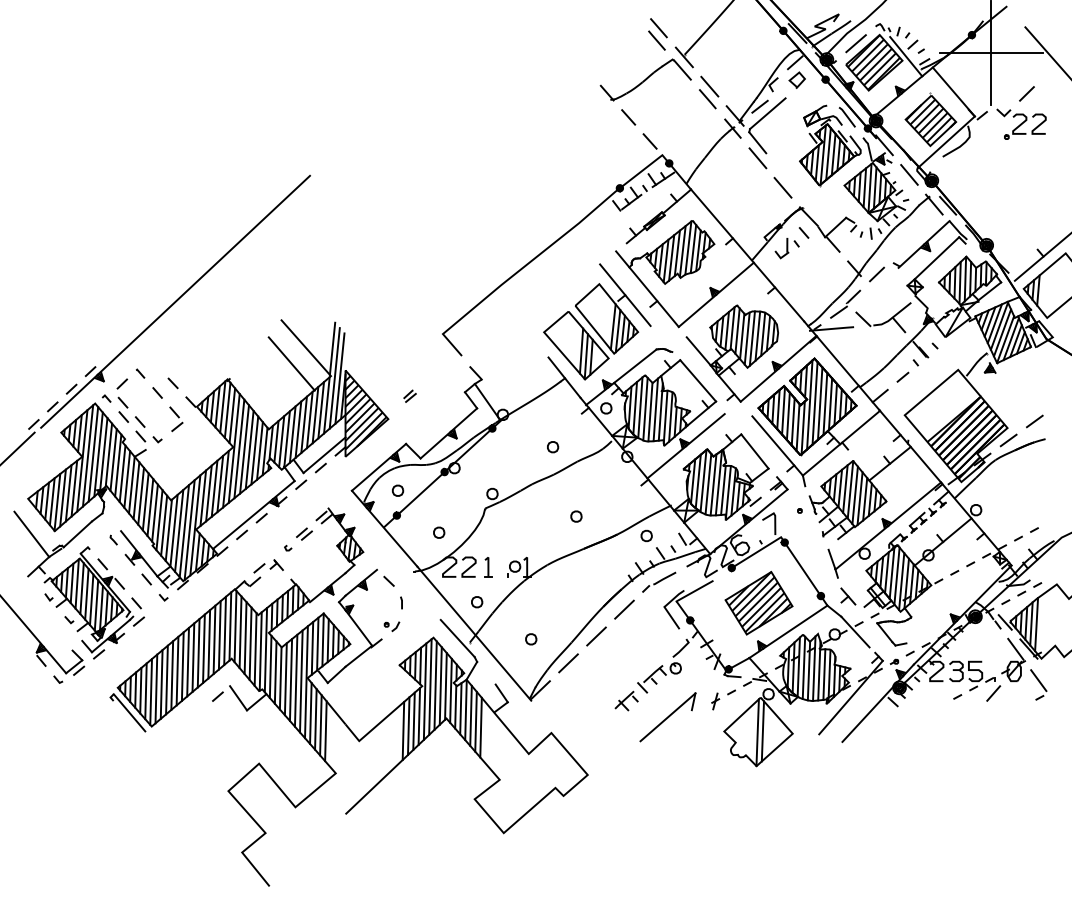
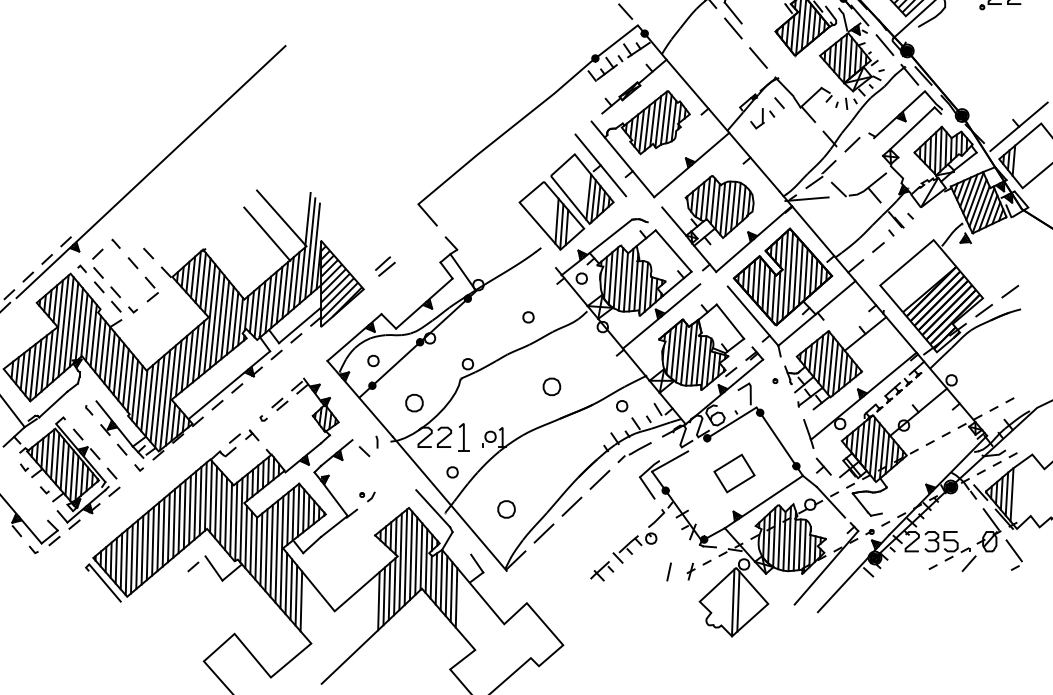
line: (564, 377) -> (539, 247), removed
part: (409, 395) -> (384, 265), size x1.6
part: (576, 516) -> (551, 386), size x1.6
part: (439, 532) -> (414, 402), size x1.6
part: (488, 567) -> (463, 437), size x1.4
line: (401, 602) -> (376, 441), moved
part: (758, 603) -> (733, 473), size x0.6
part: (531, 639) -> (506, 509), size x1.6
line: (667, 717) -> (642, 587), removed

